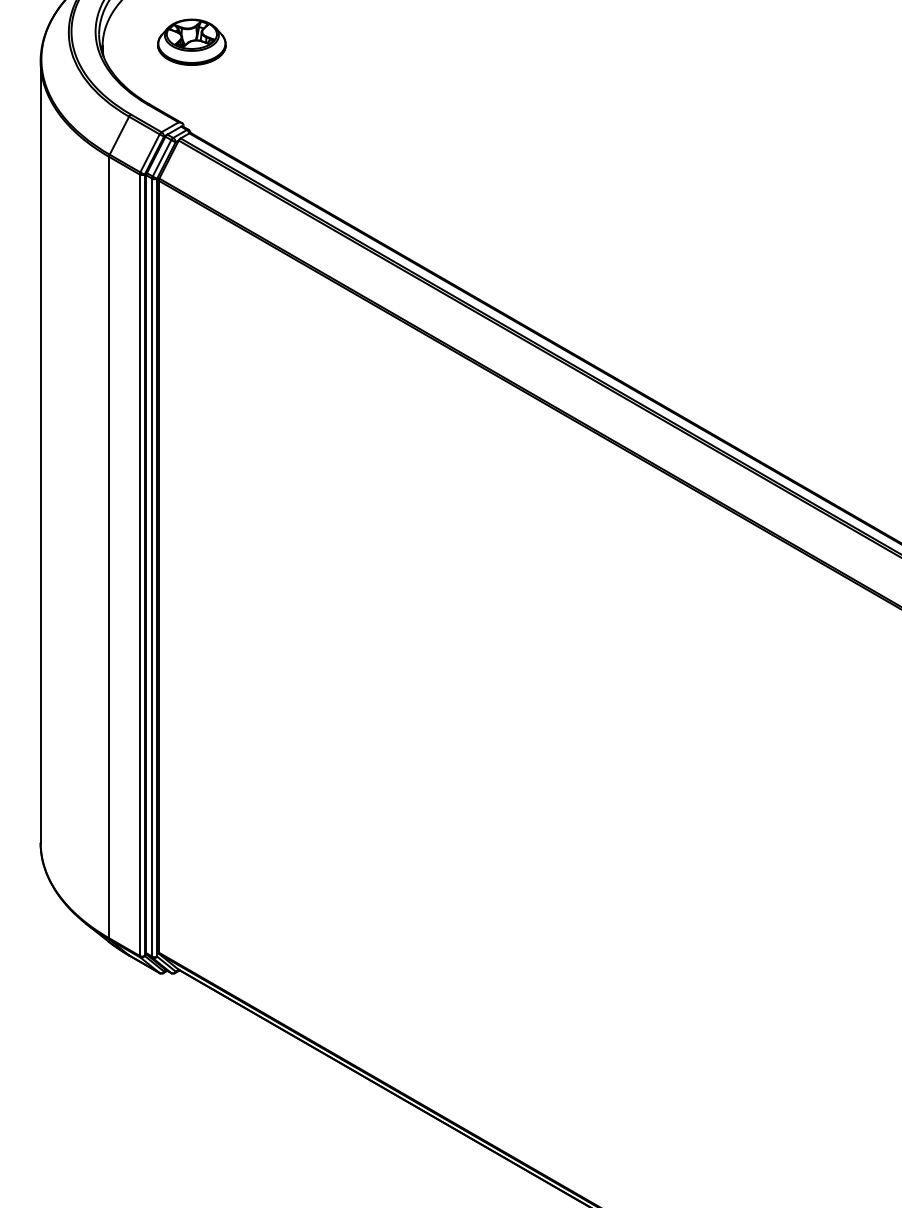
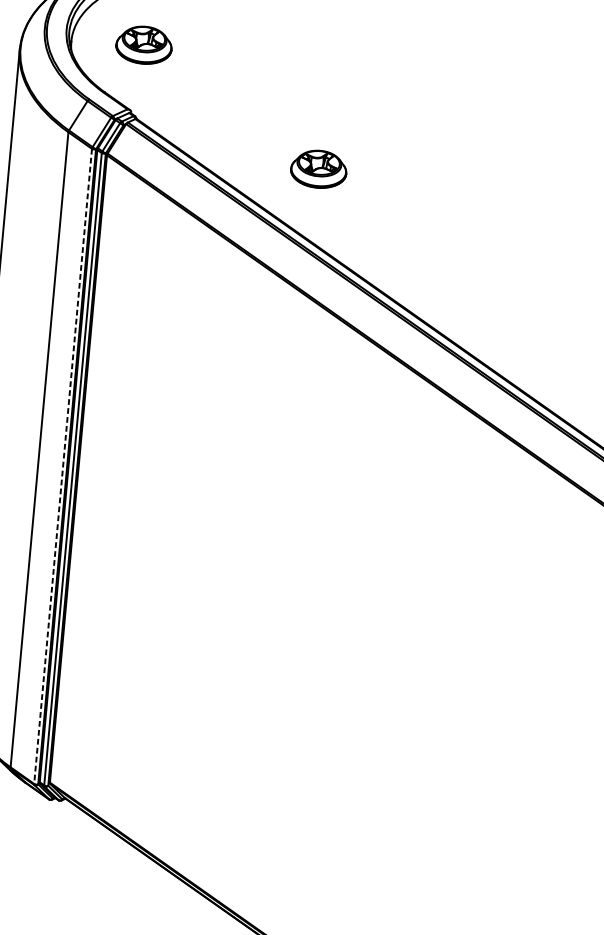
part: (418, 173) -> (318, 168), added
line: (139, 565) -> (62, 466), solid -> dashed

